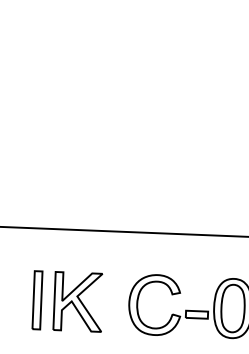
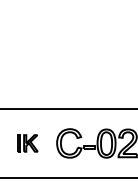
part: (67, 301) -> (27, 143), size x0.6

